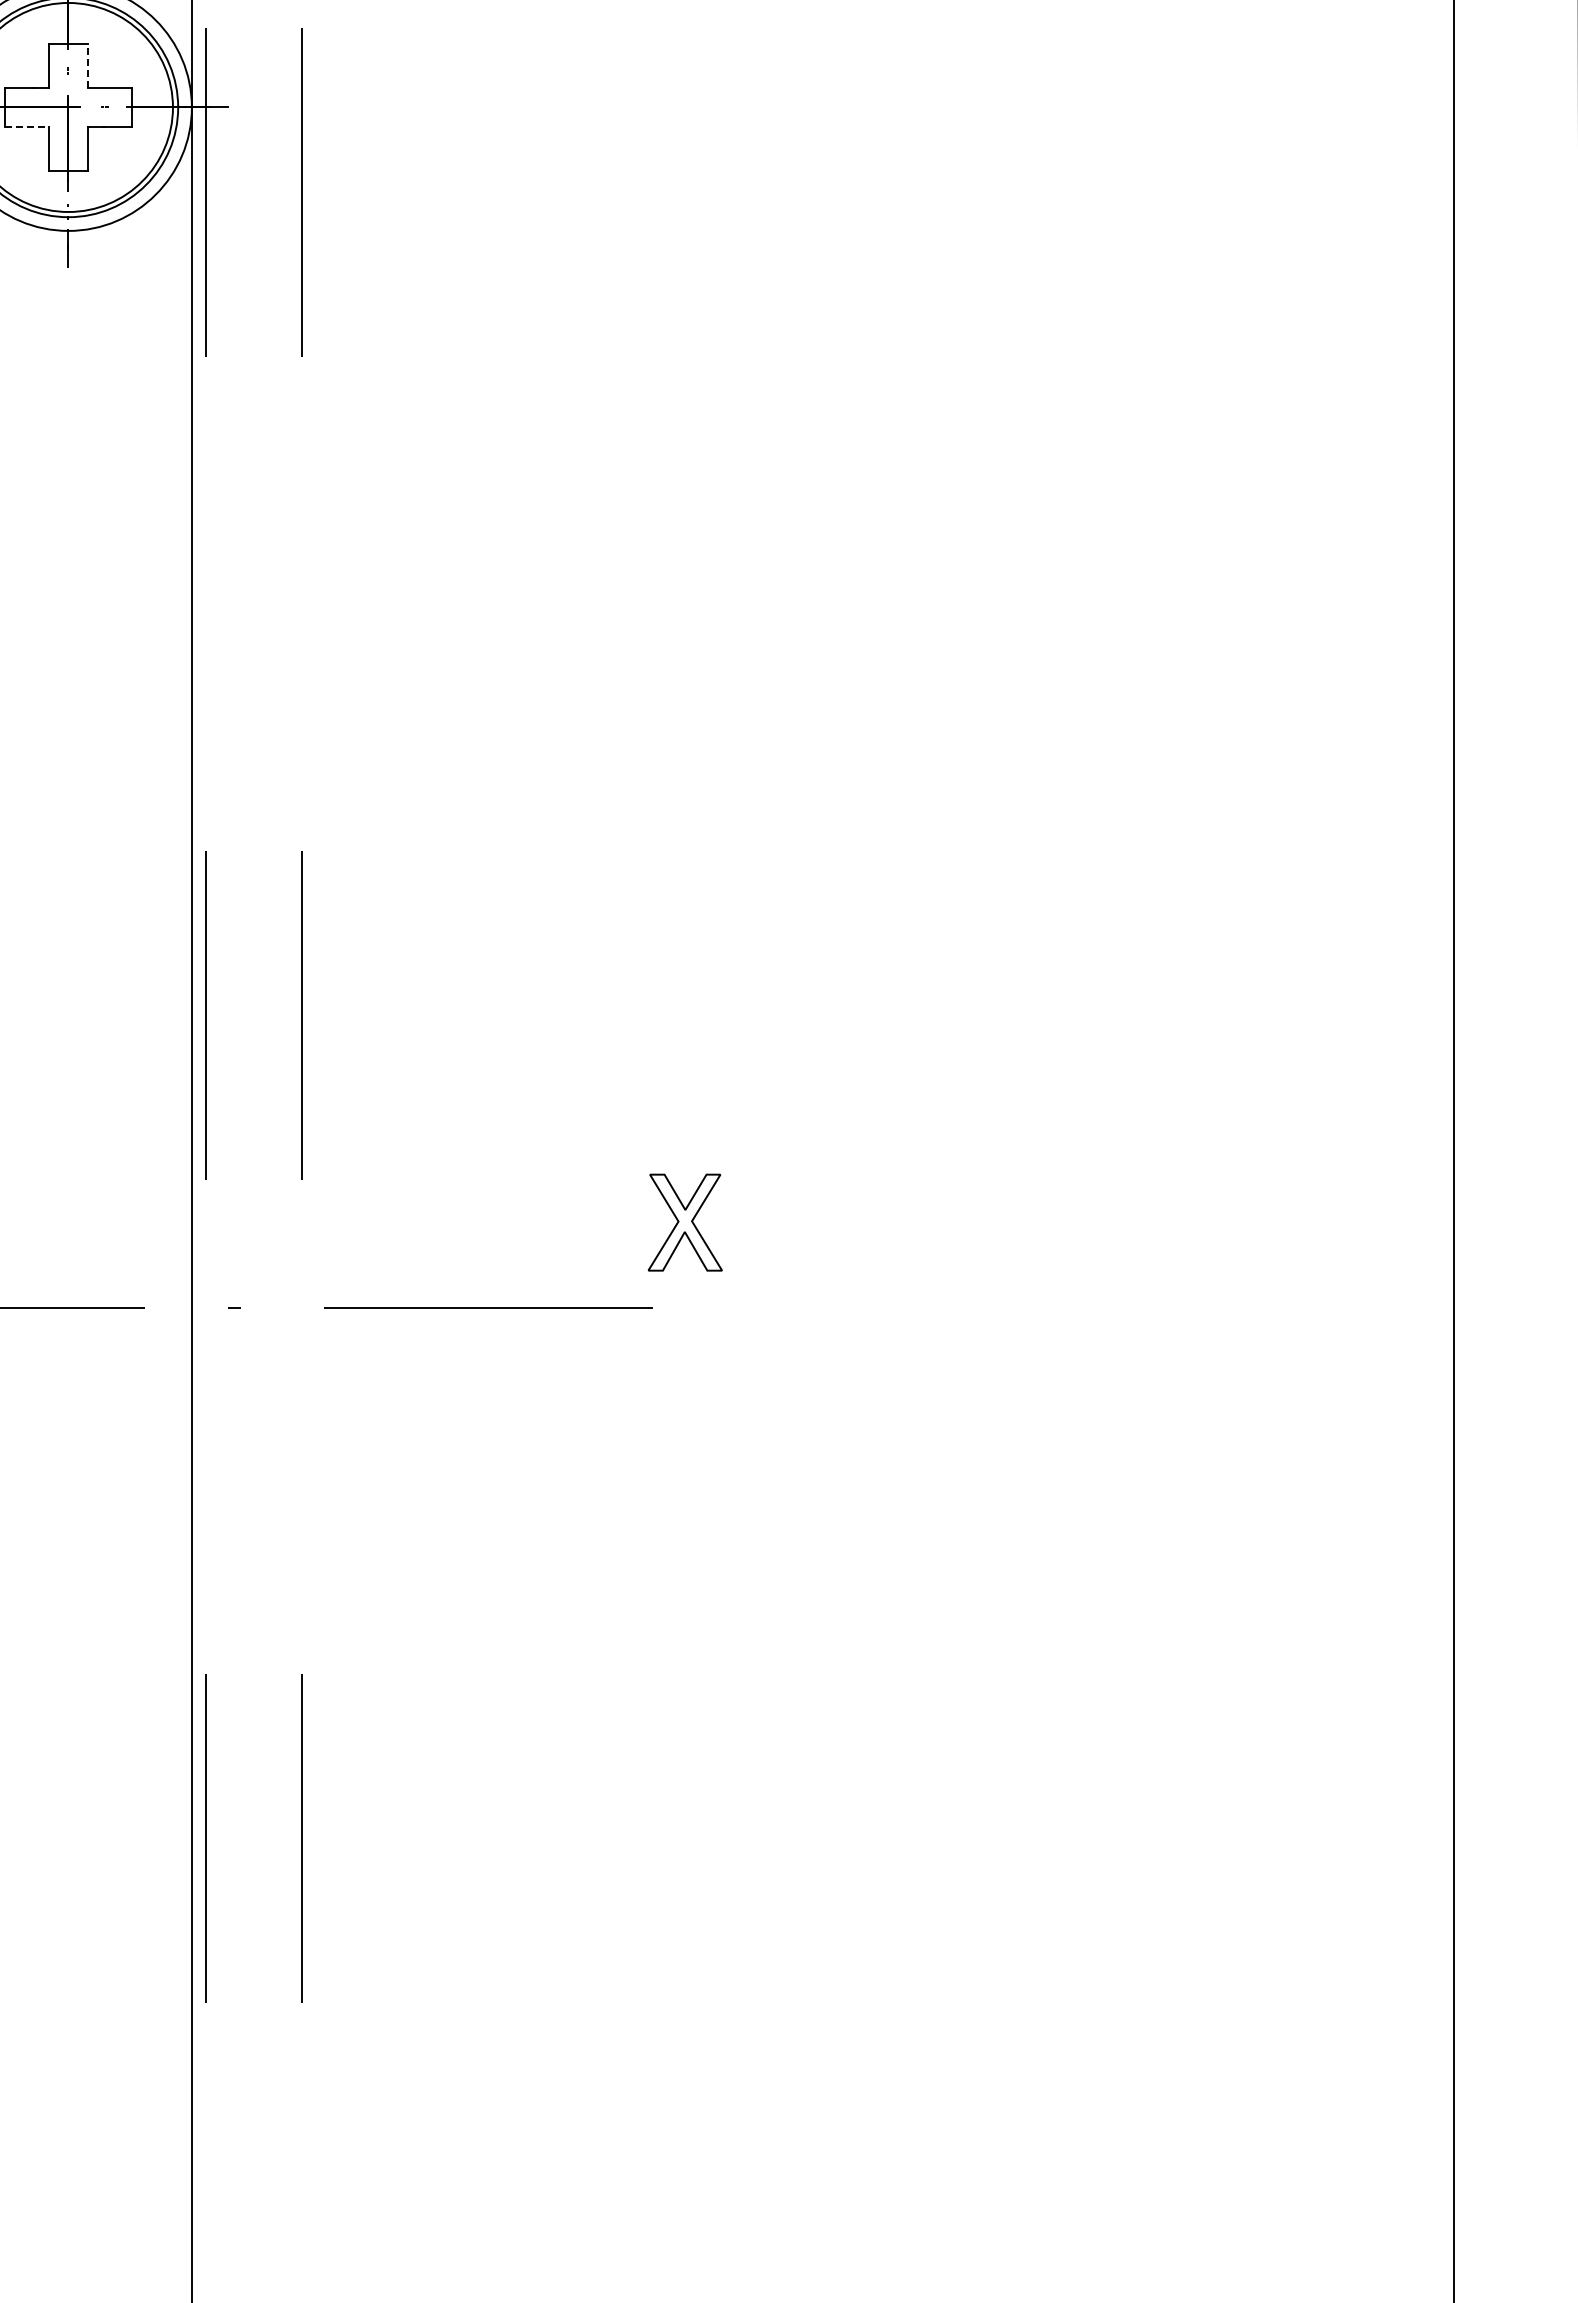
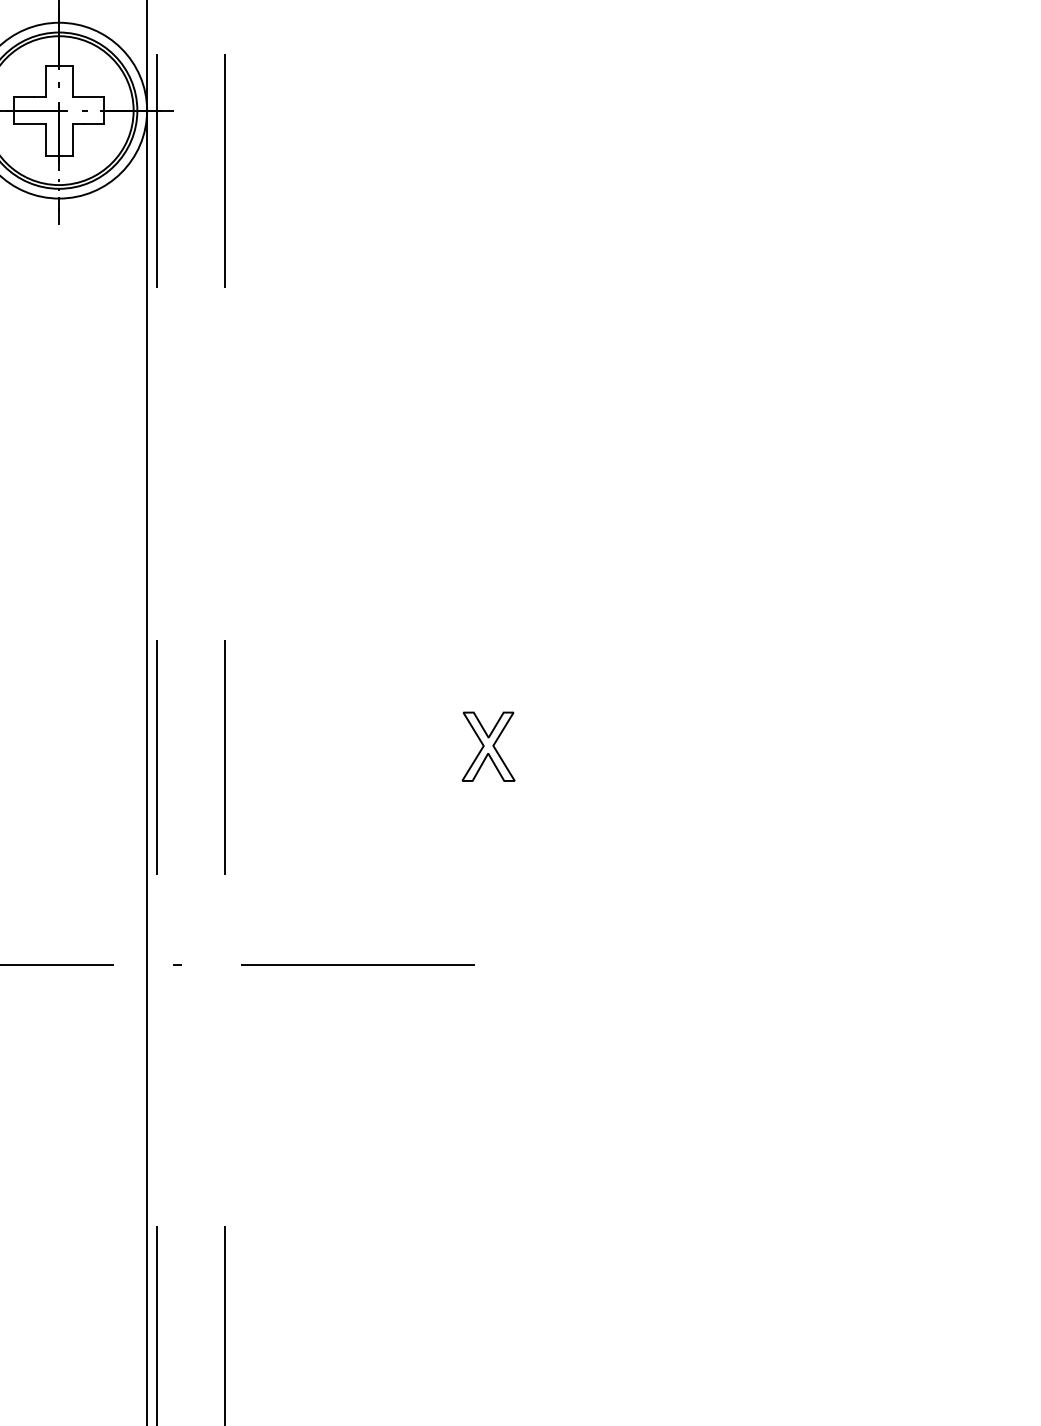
line: (87, 66) -> (72, 81), dashed -> solid
line: (27, 126) -> (30, 124), dashed -> solid
part: (684, 1222) -> (487, 746), moved

